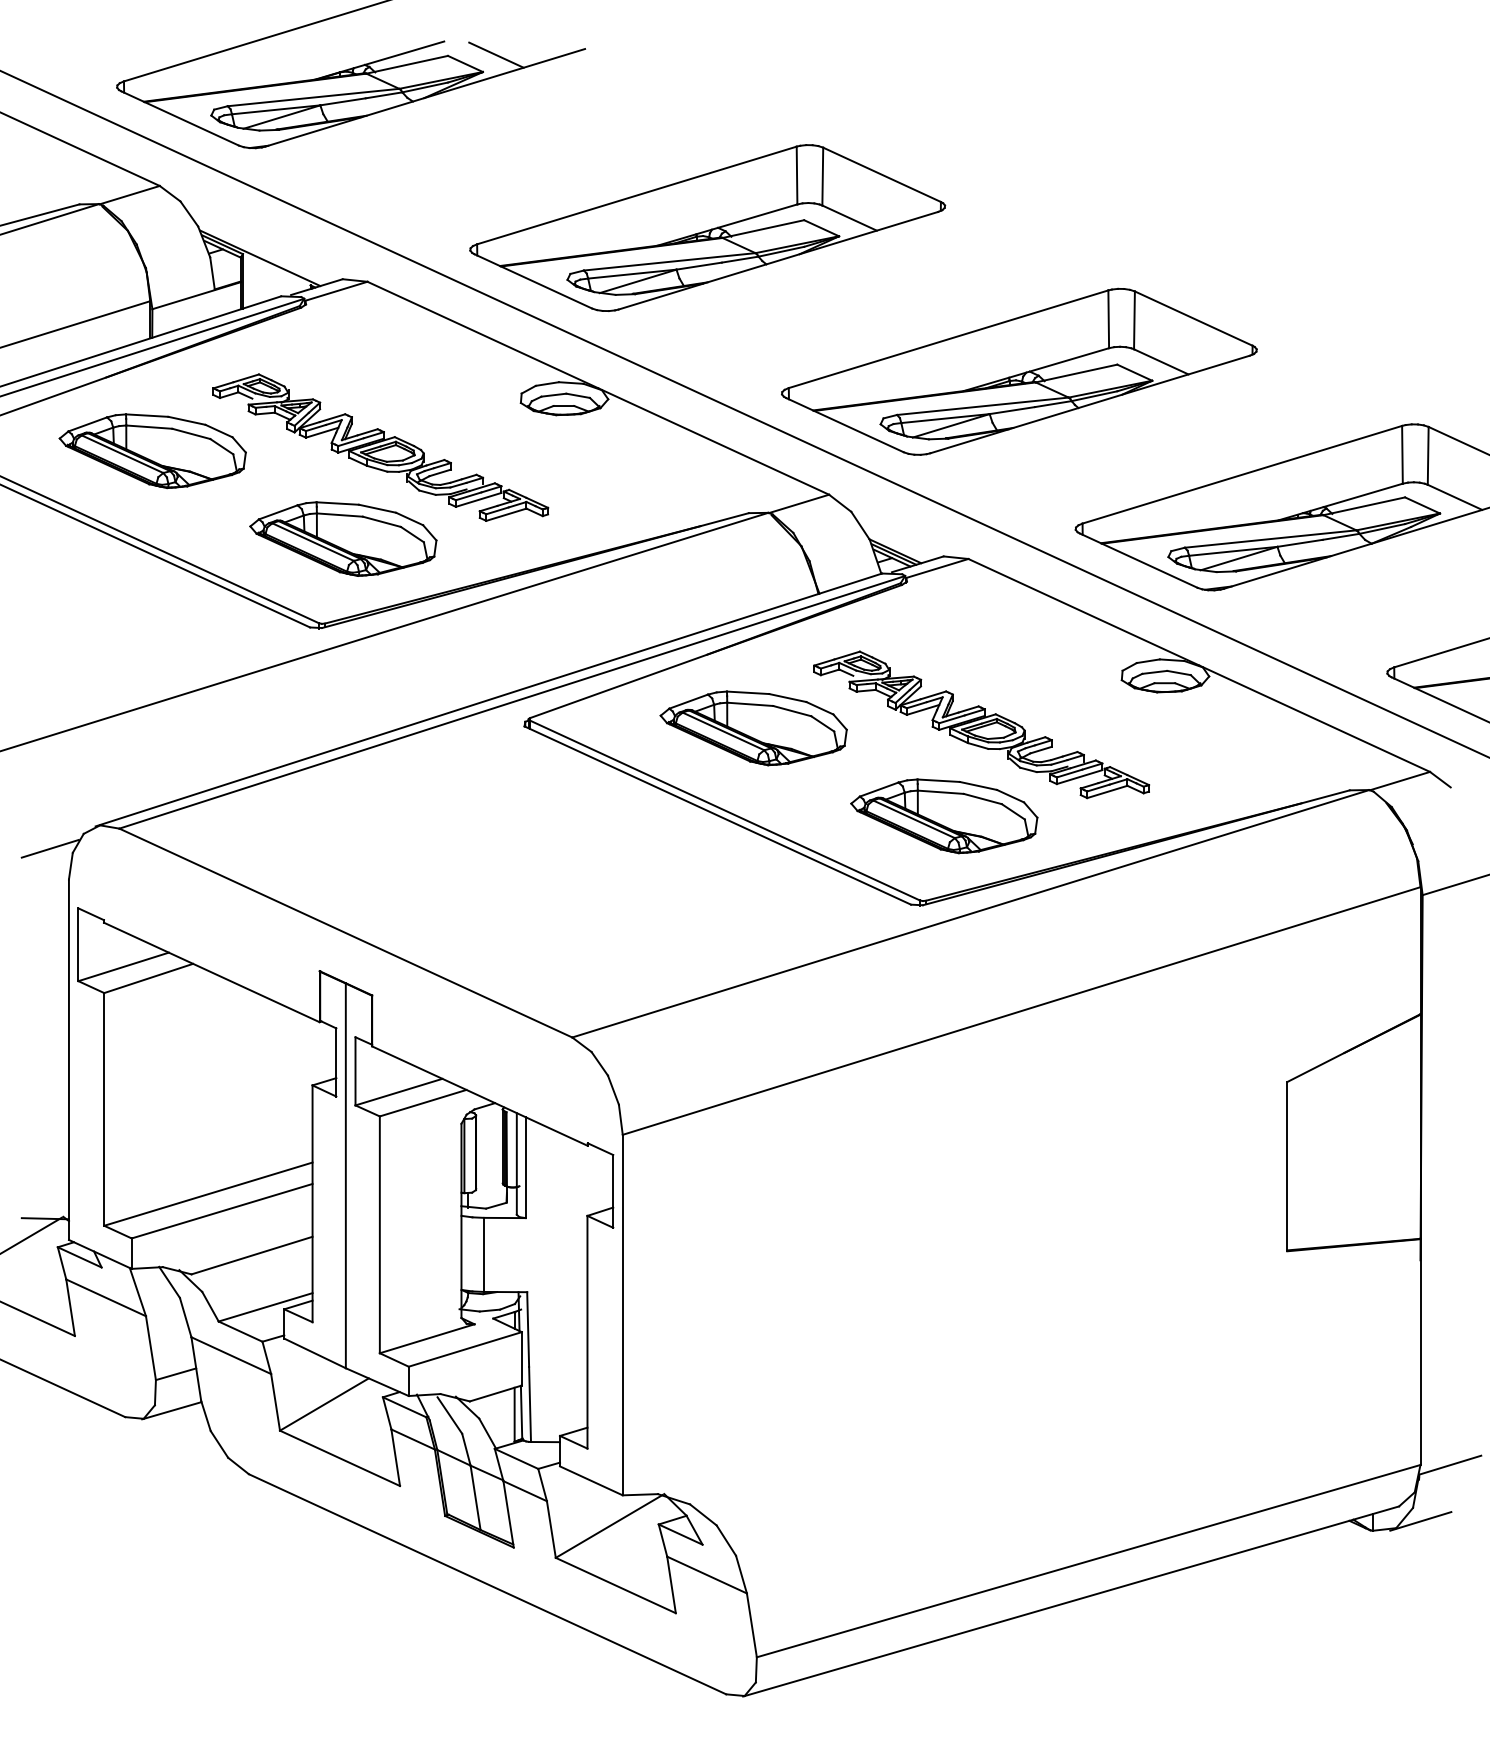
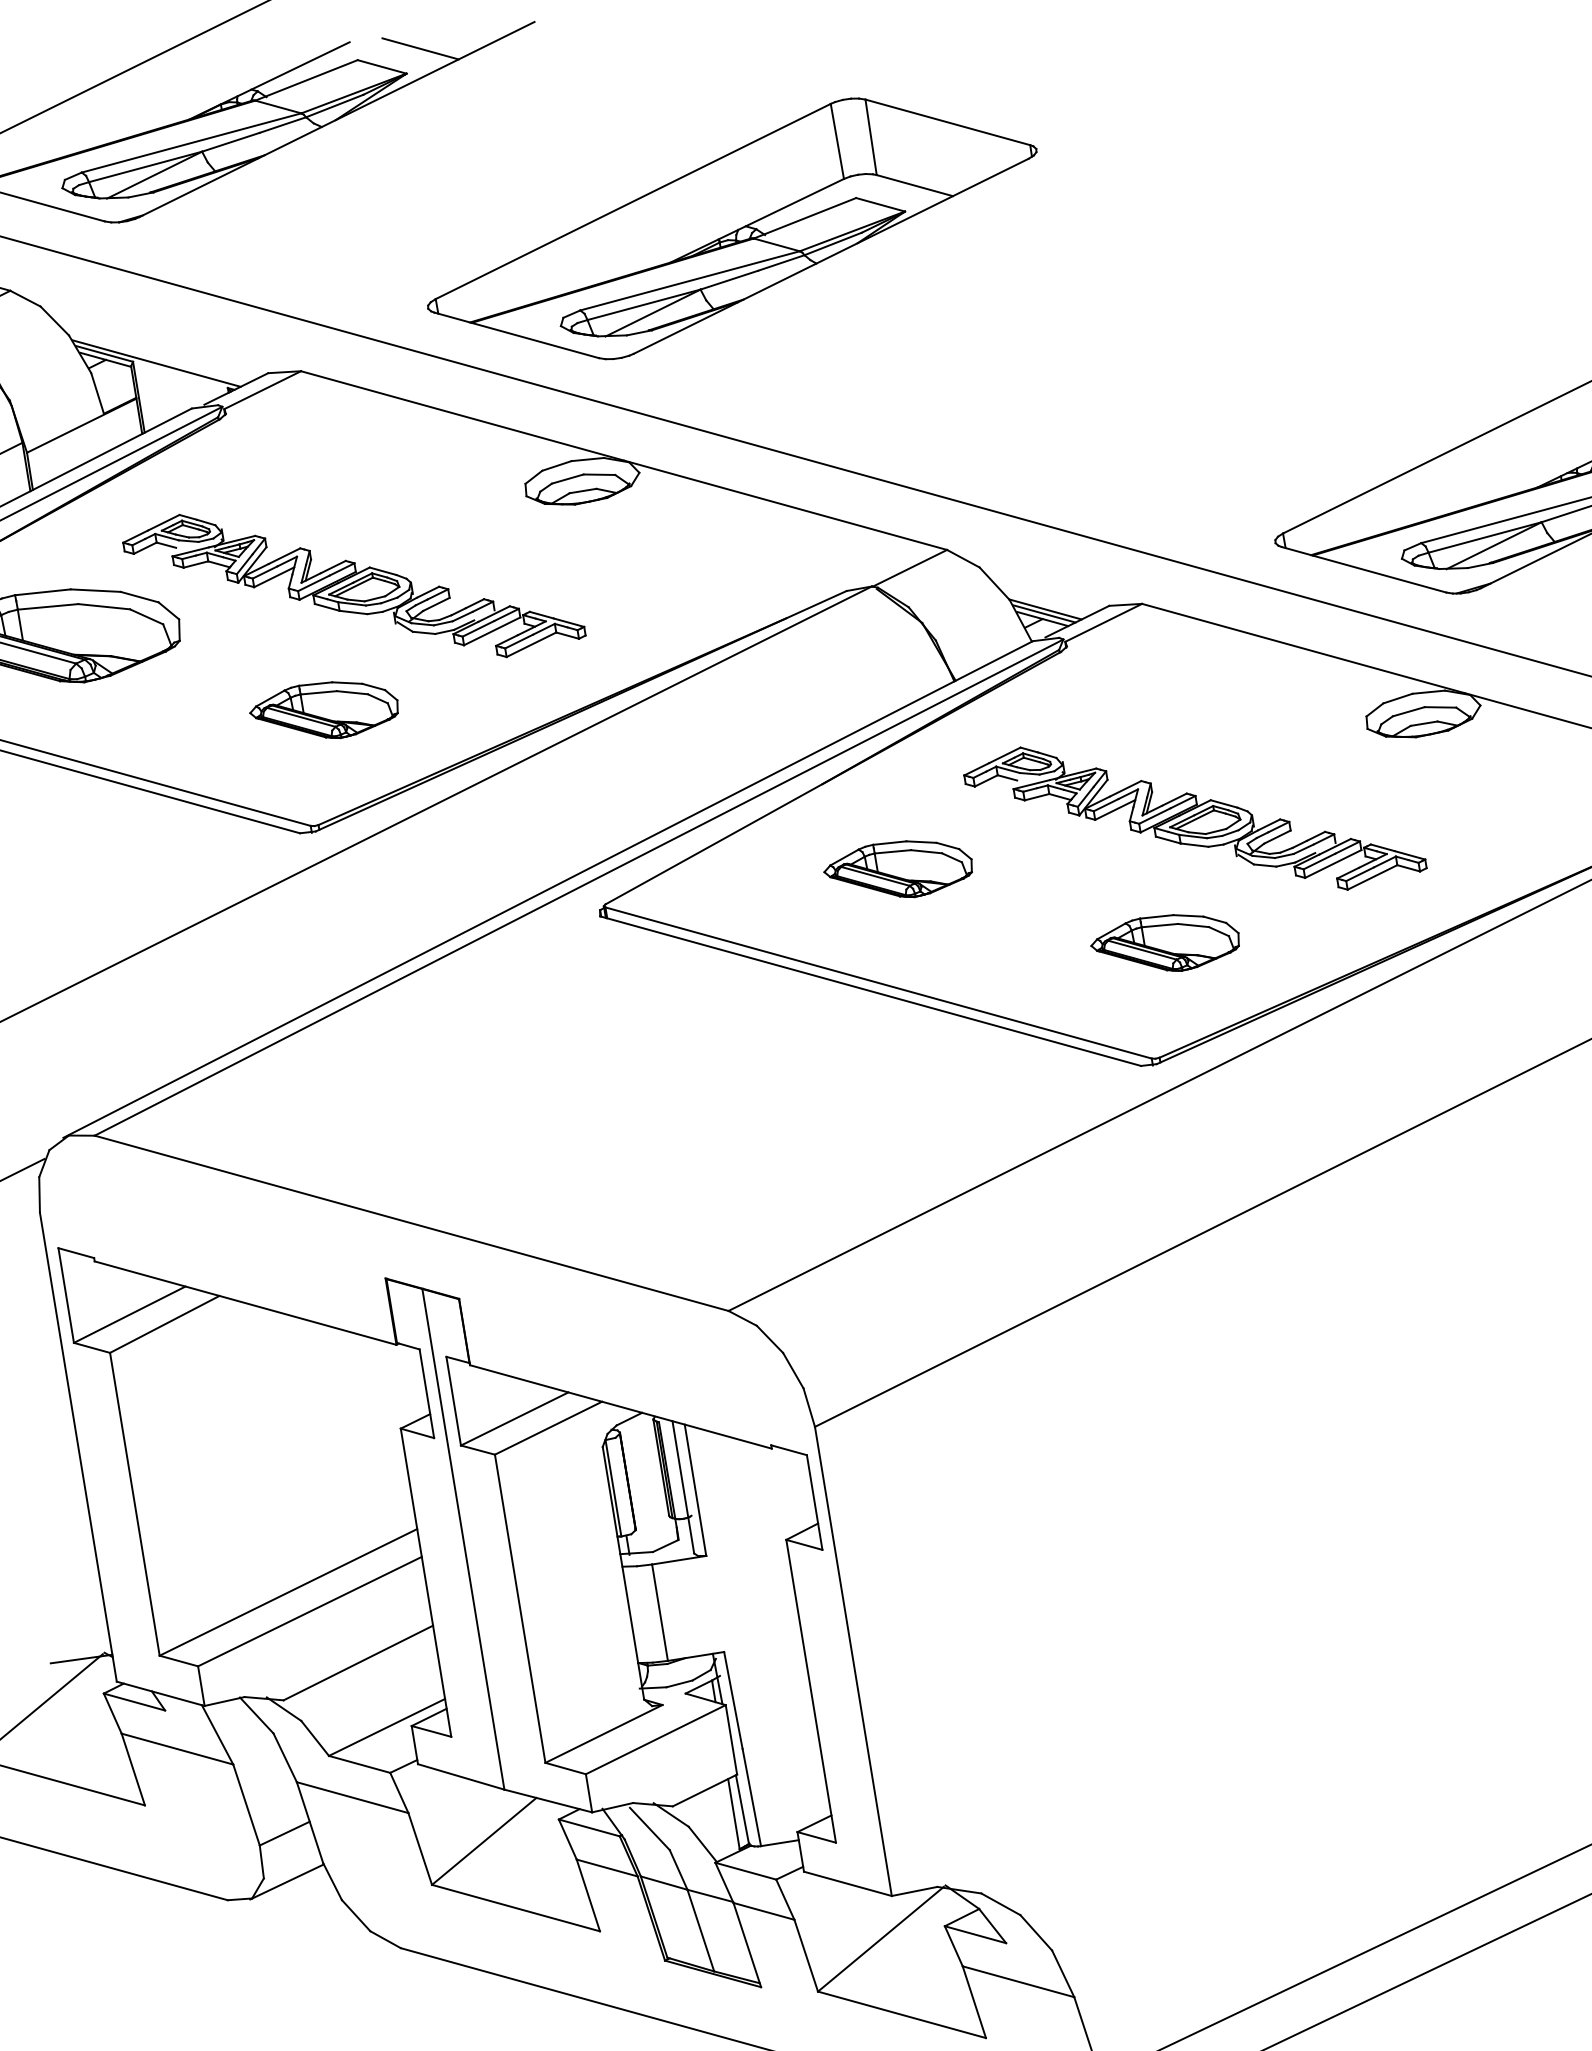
part: (1019, 371) -> (1168, 349), removed
part: (343, 538) -> (324, 710), size x0.6
part: (753, 728) -> (898, 870), size x0.6
part: (944, 816) -> (1165, 944), size x0.6

